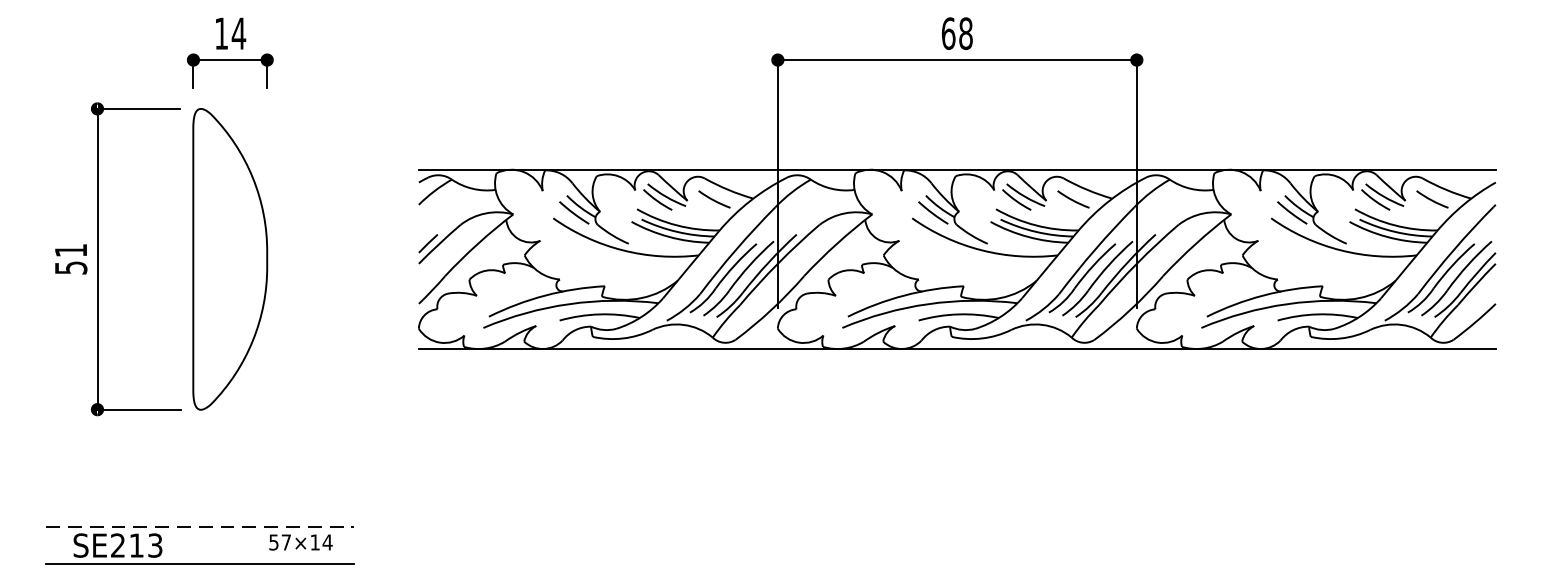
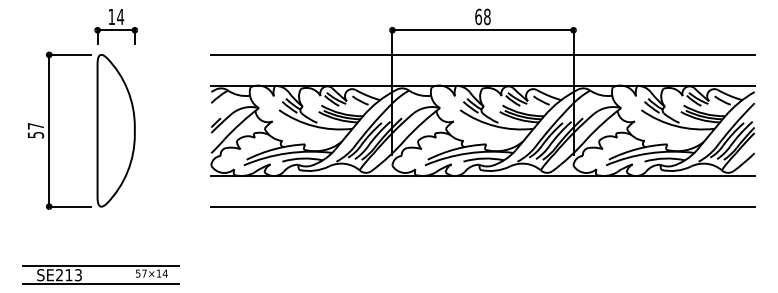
line: (956, 108) -> (482, 54), added
text: (70, 250) -> (35, 126), 51 -> 57
line: (956, 409) -> (482, 206), added
line: (201, 526) -> (101, 265), dashed -> solid

